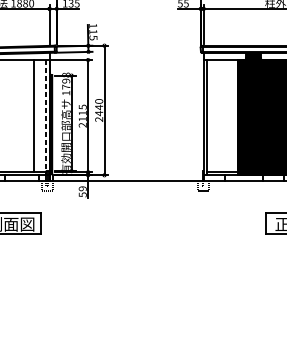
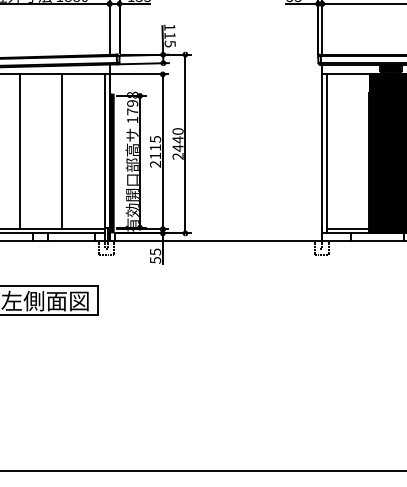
line: (34, 115) -> (62, 151), moved
line: (45, 118) -> (104, 154), dashed -> solid
text: (82, 188) -> (154, 251), 59 -> 55

